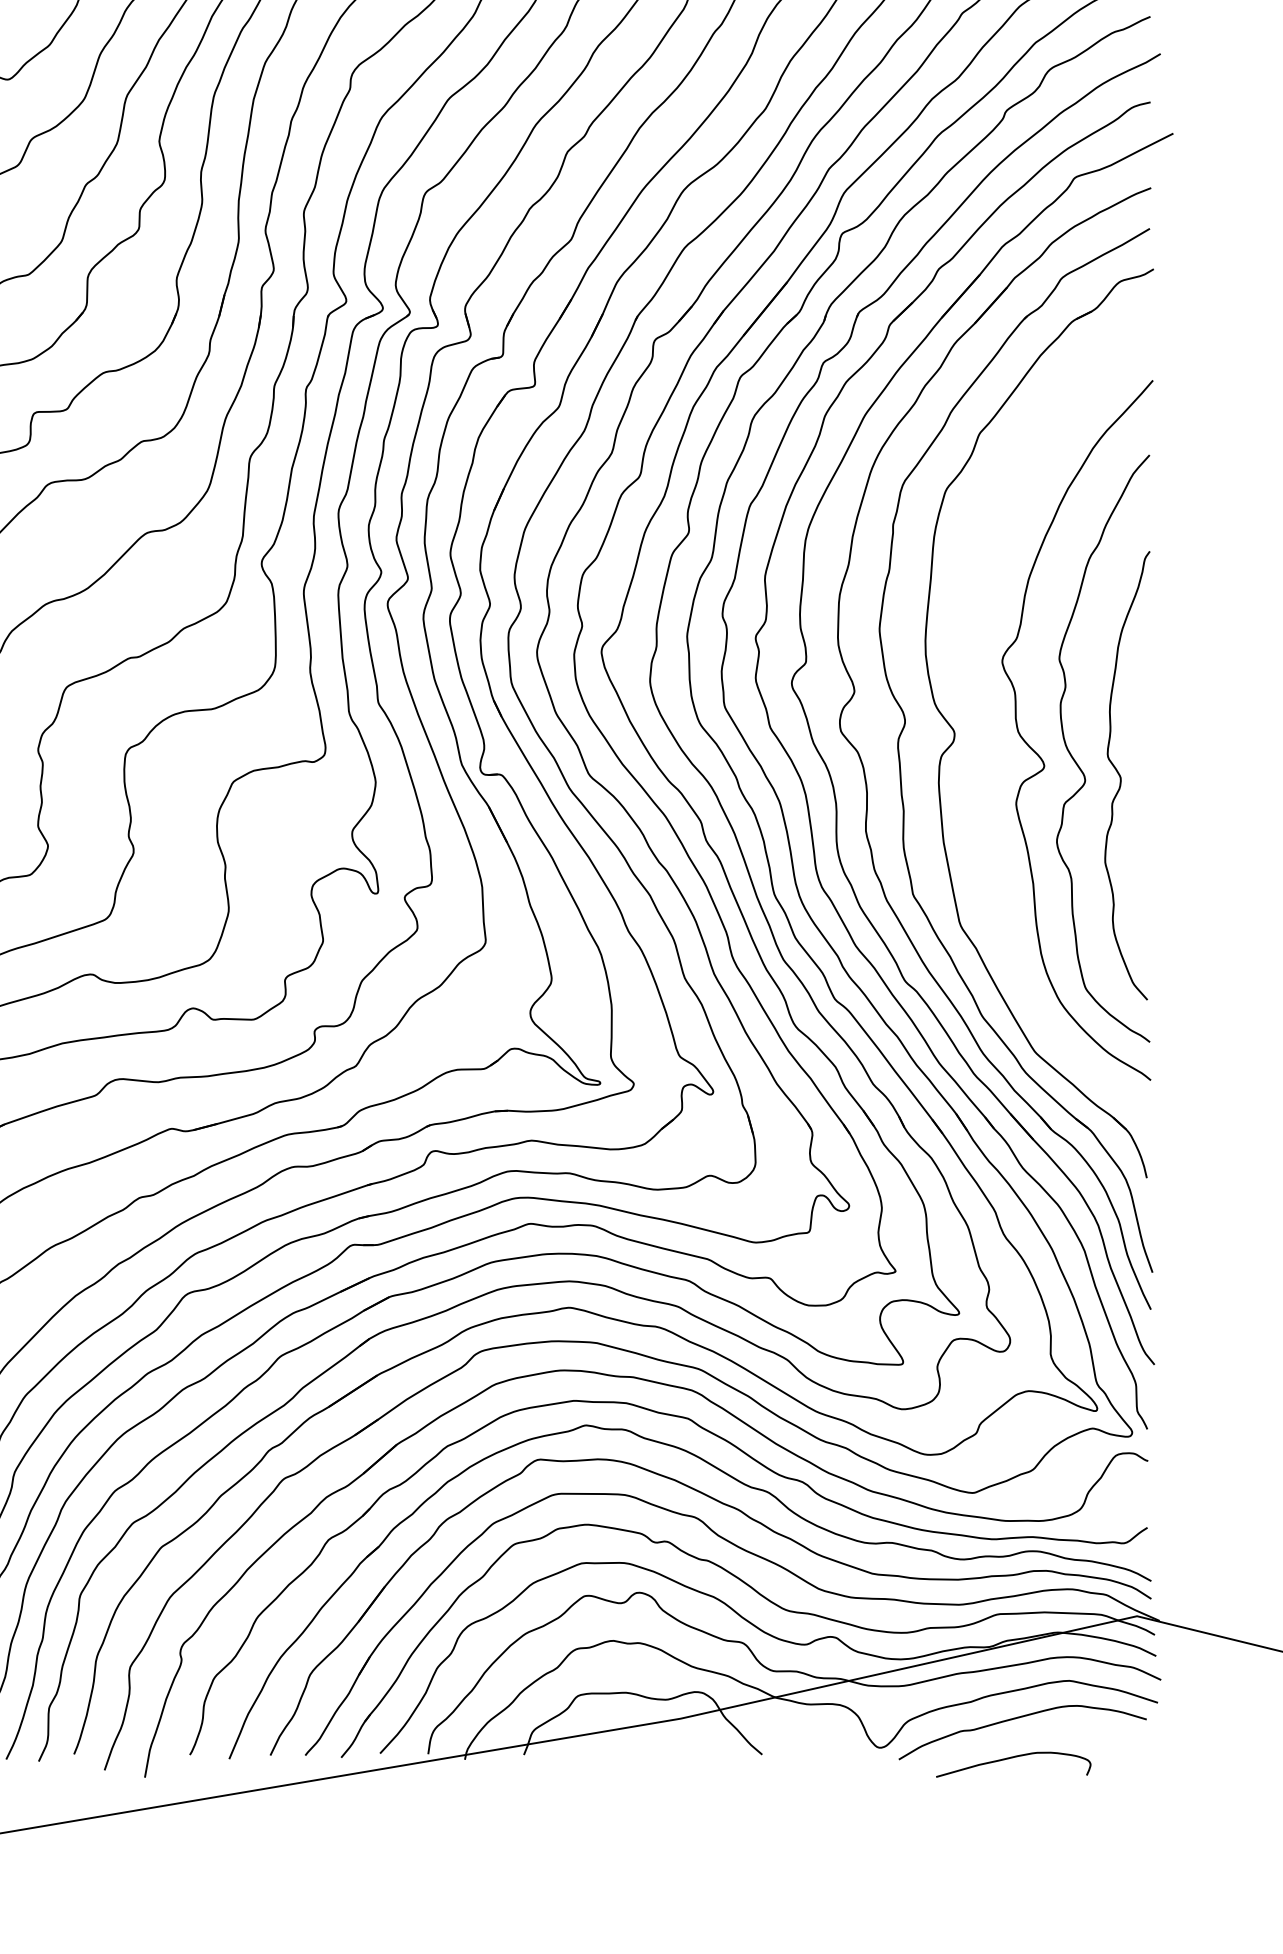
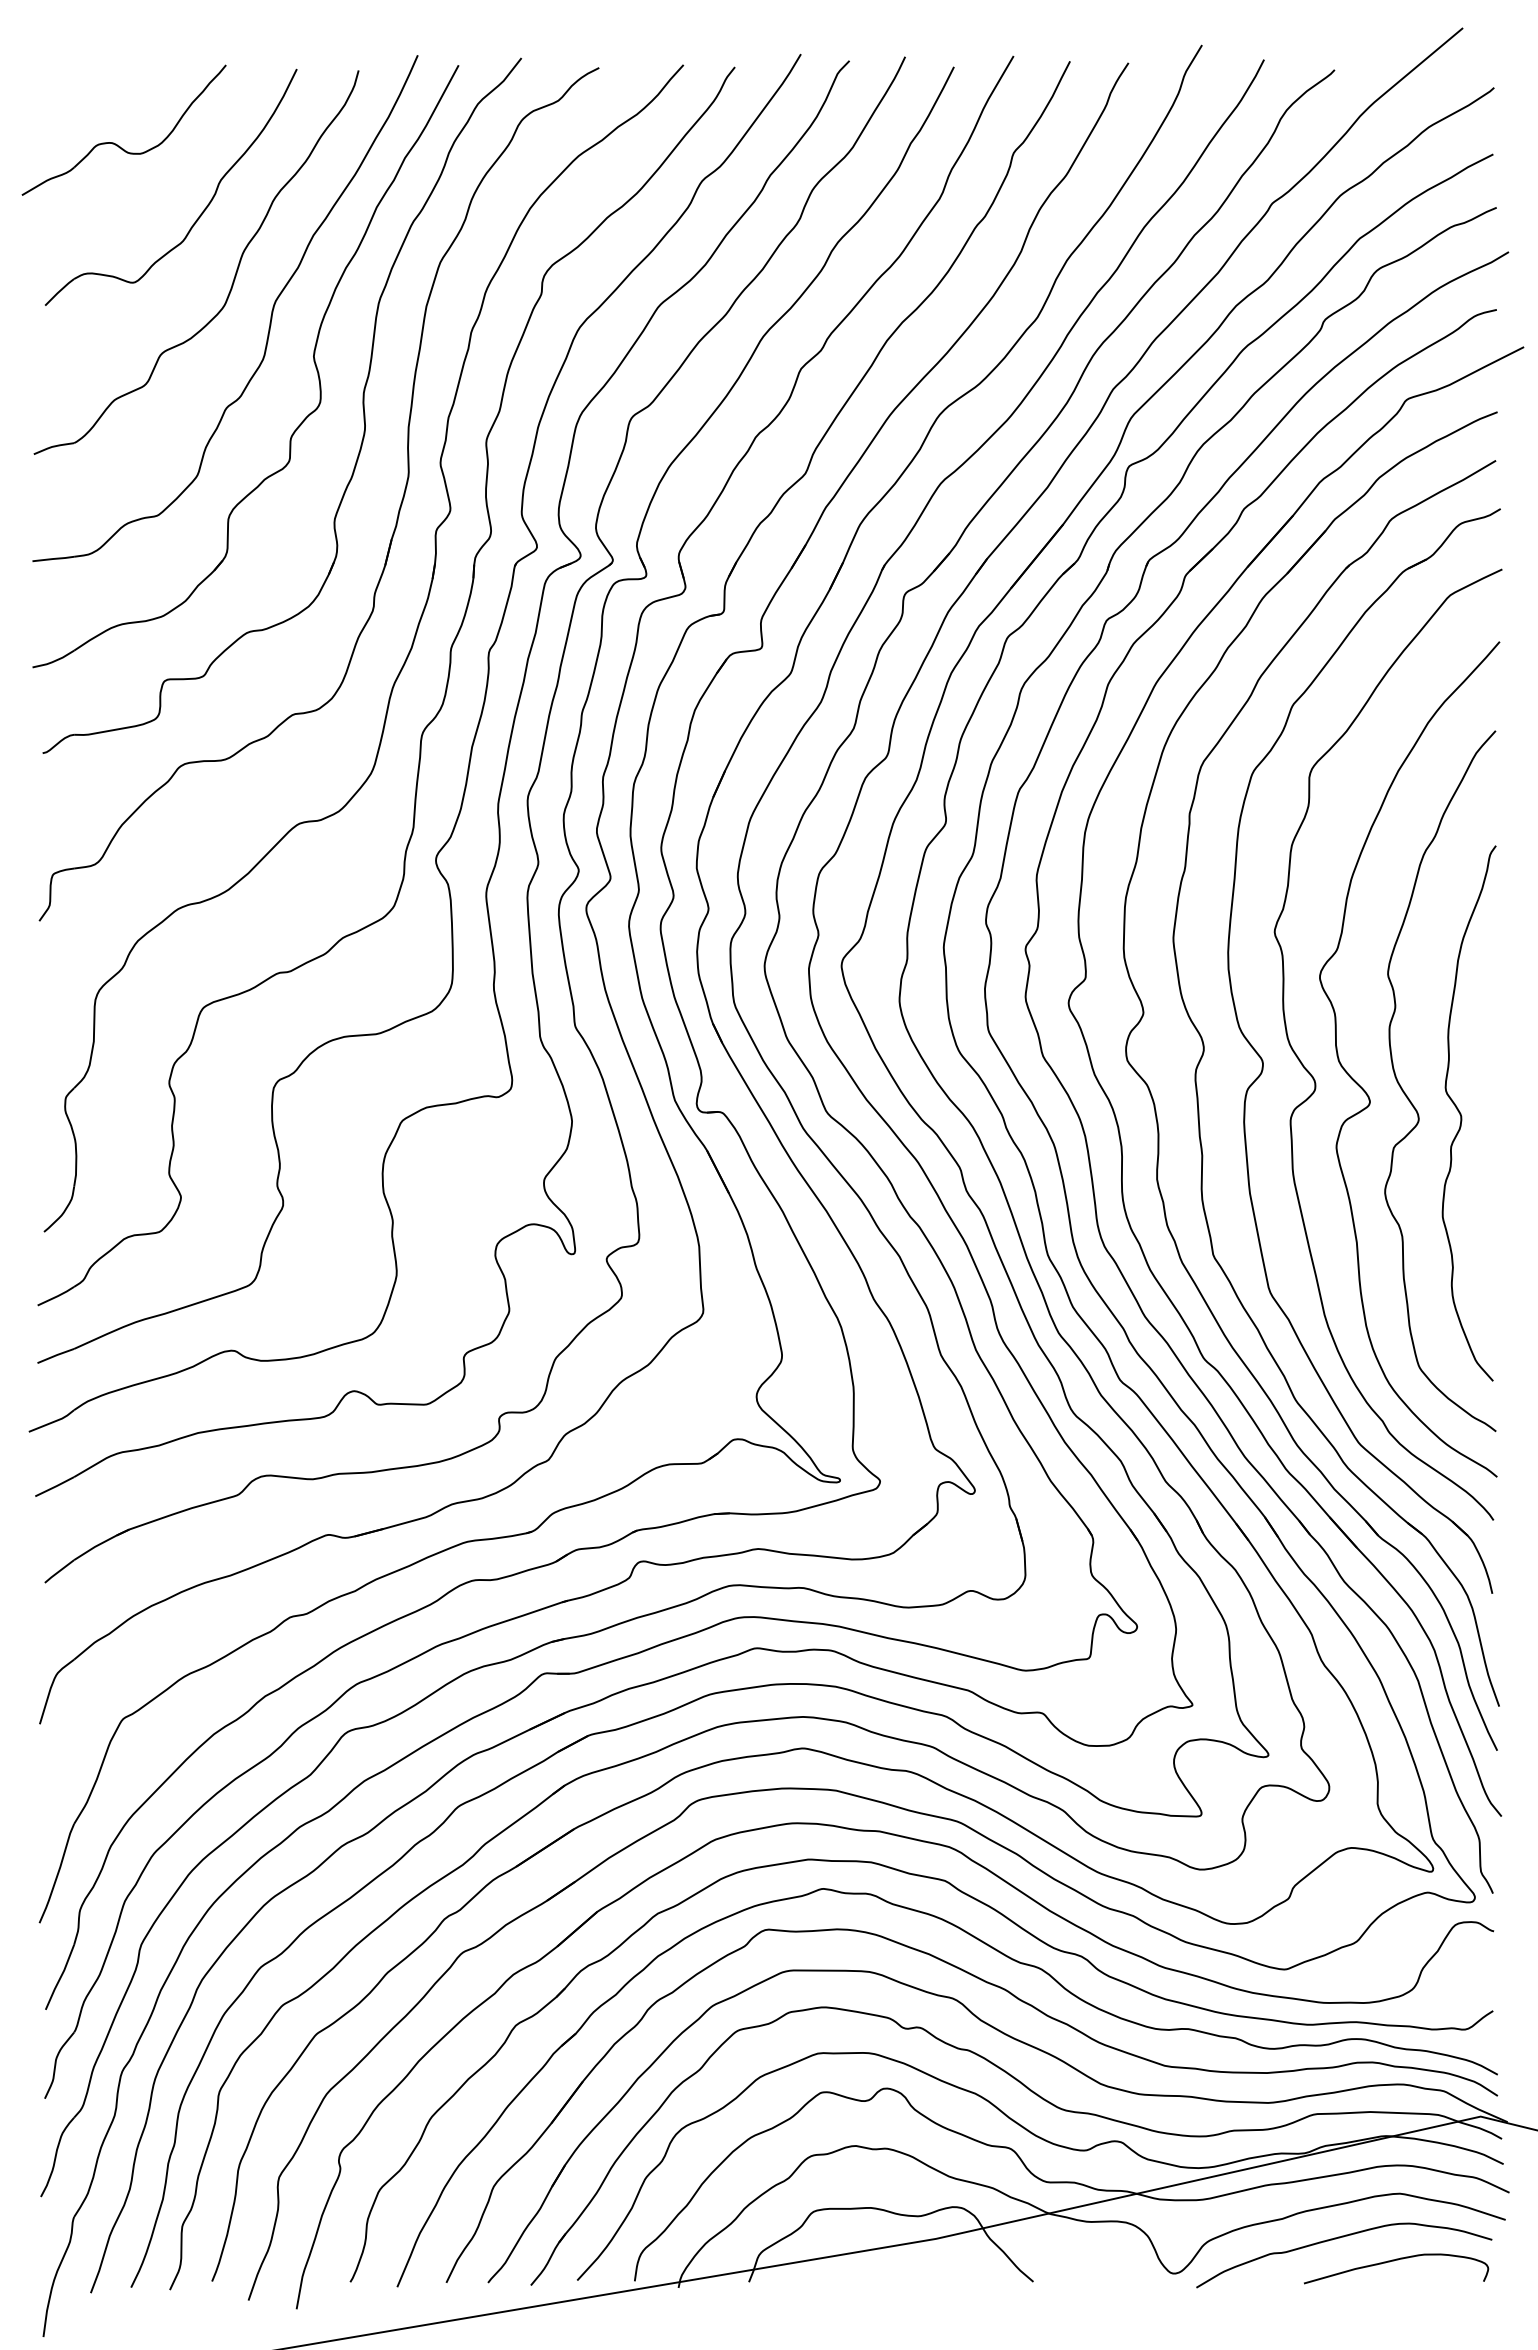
curve: (998, 748) -> (1315, 1080), added
curve: (1012, 1758) -> (1394, 2261), moved

